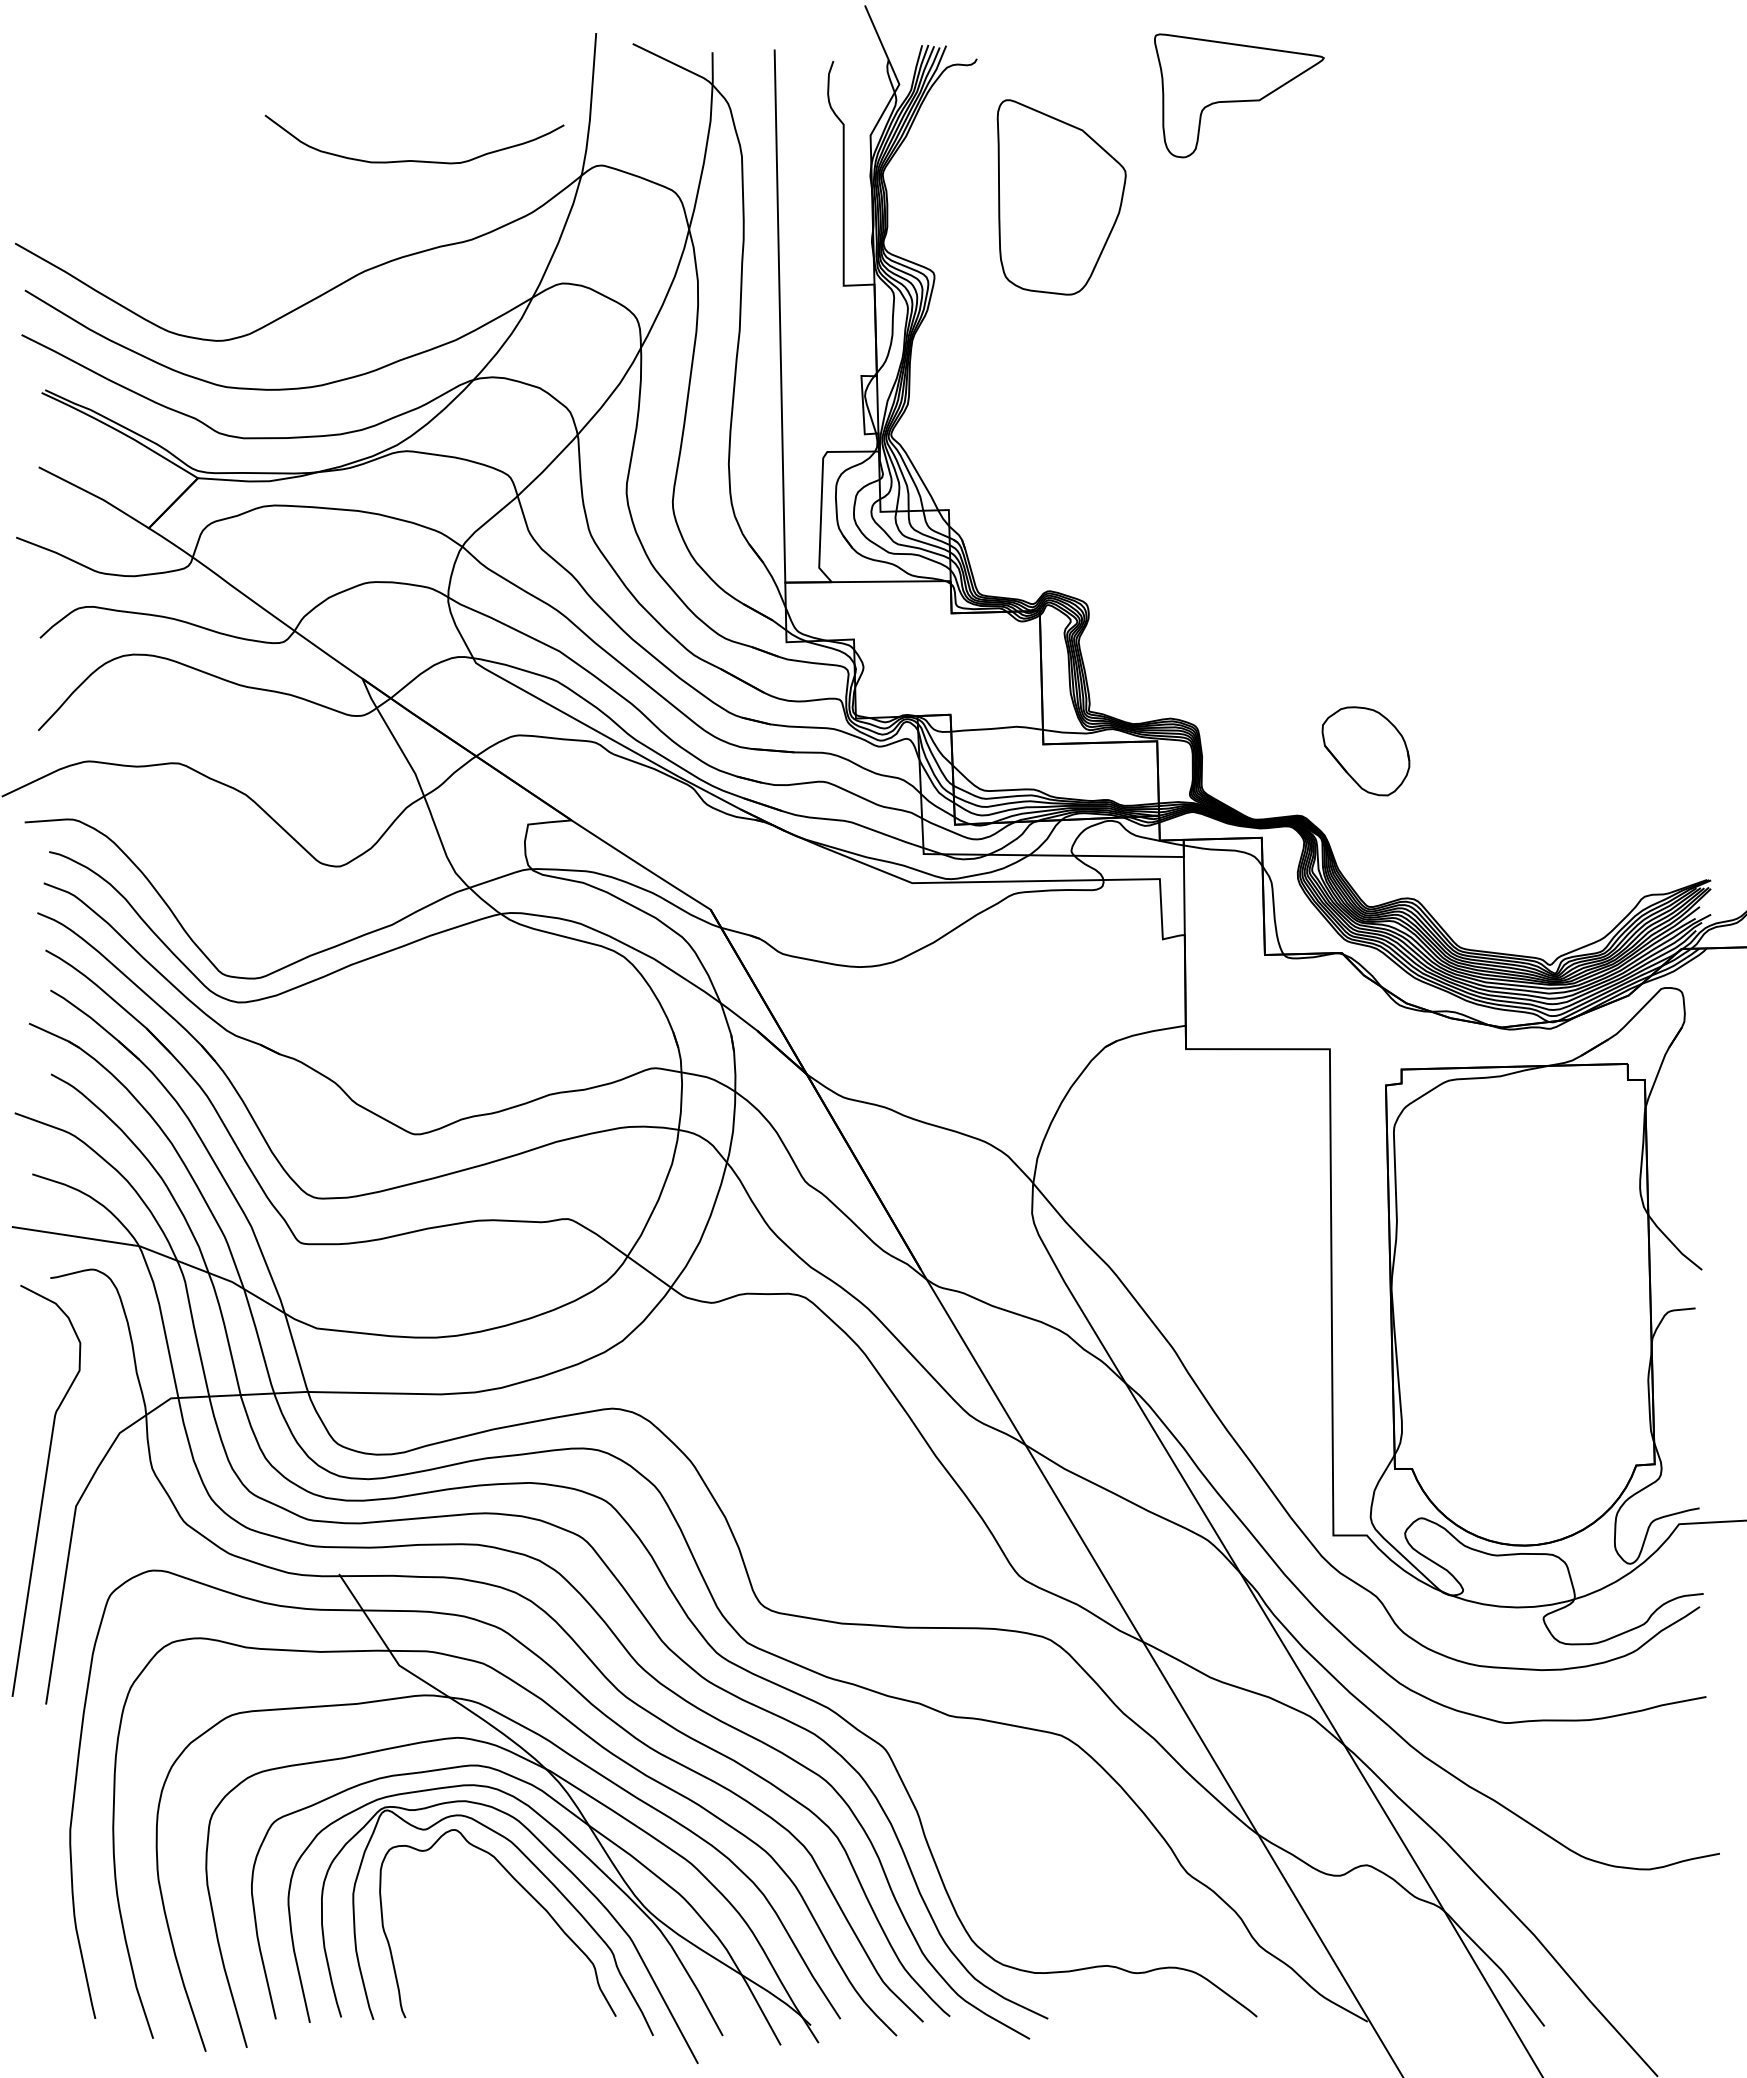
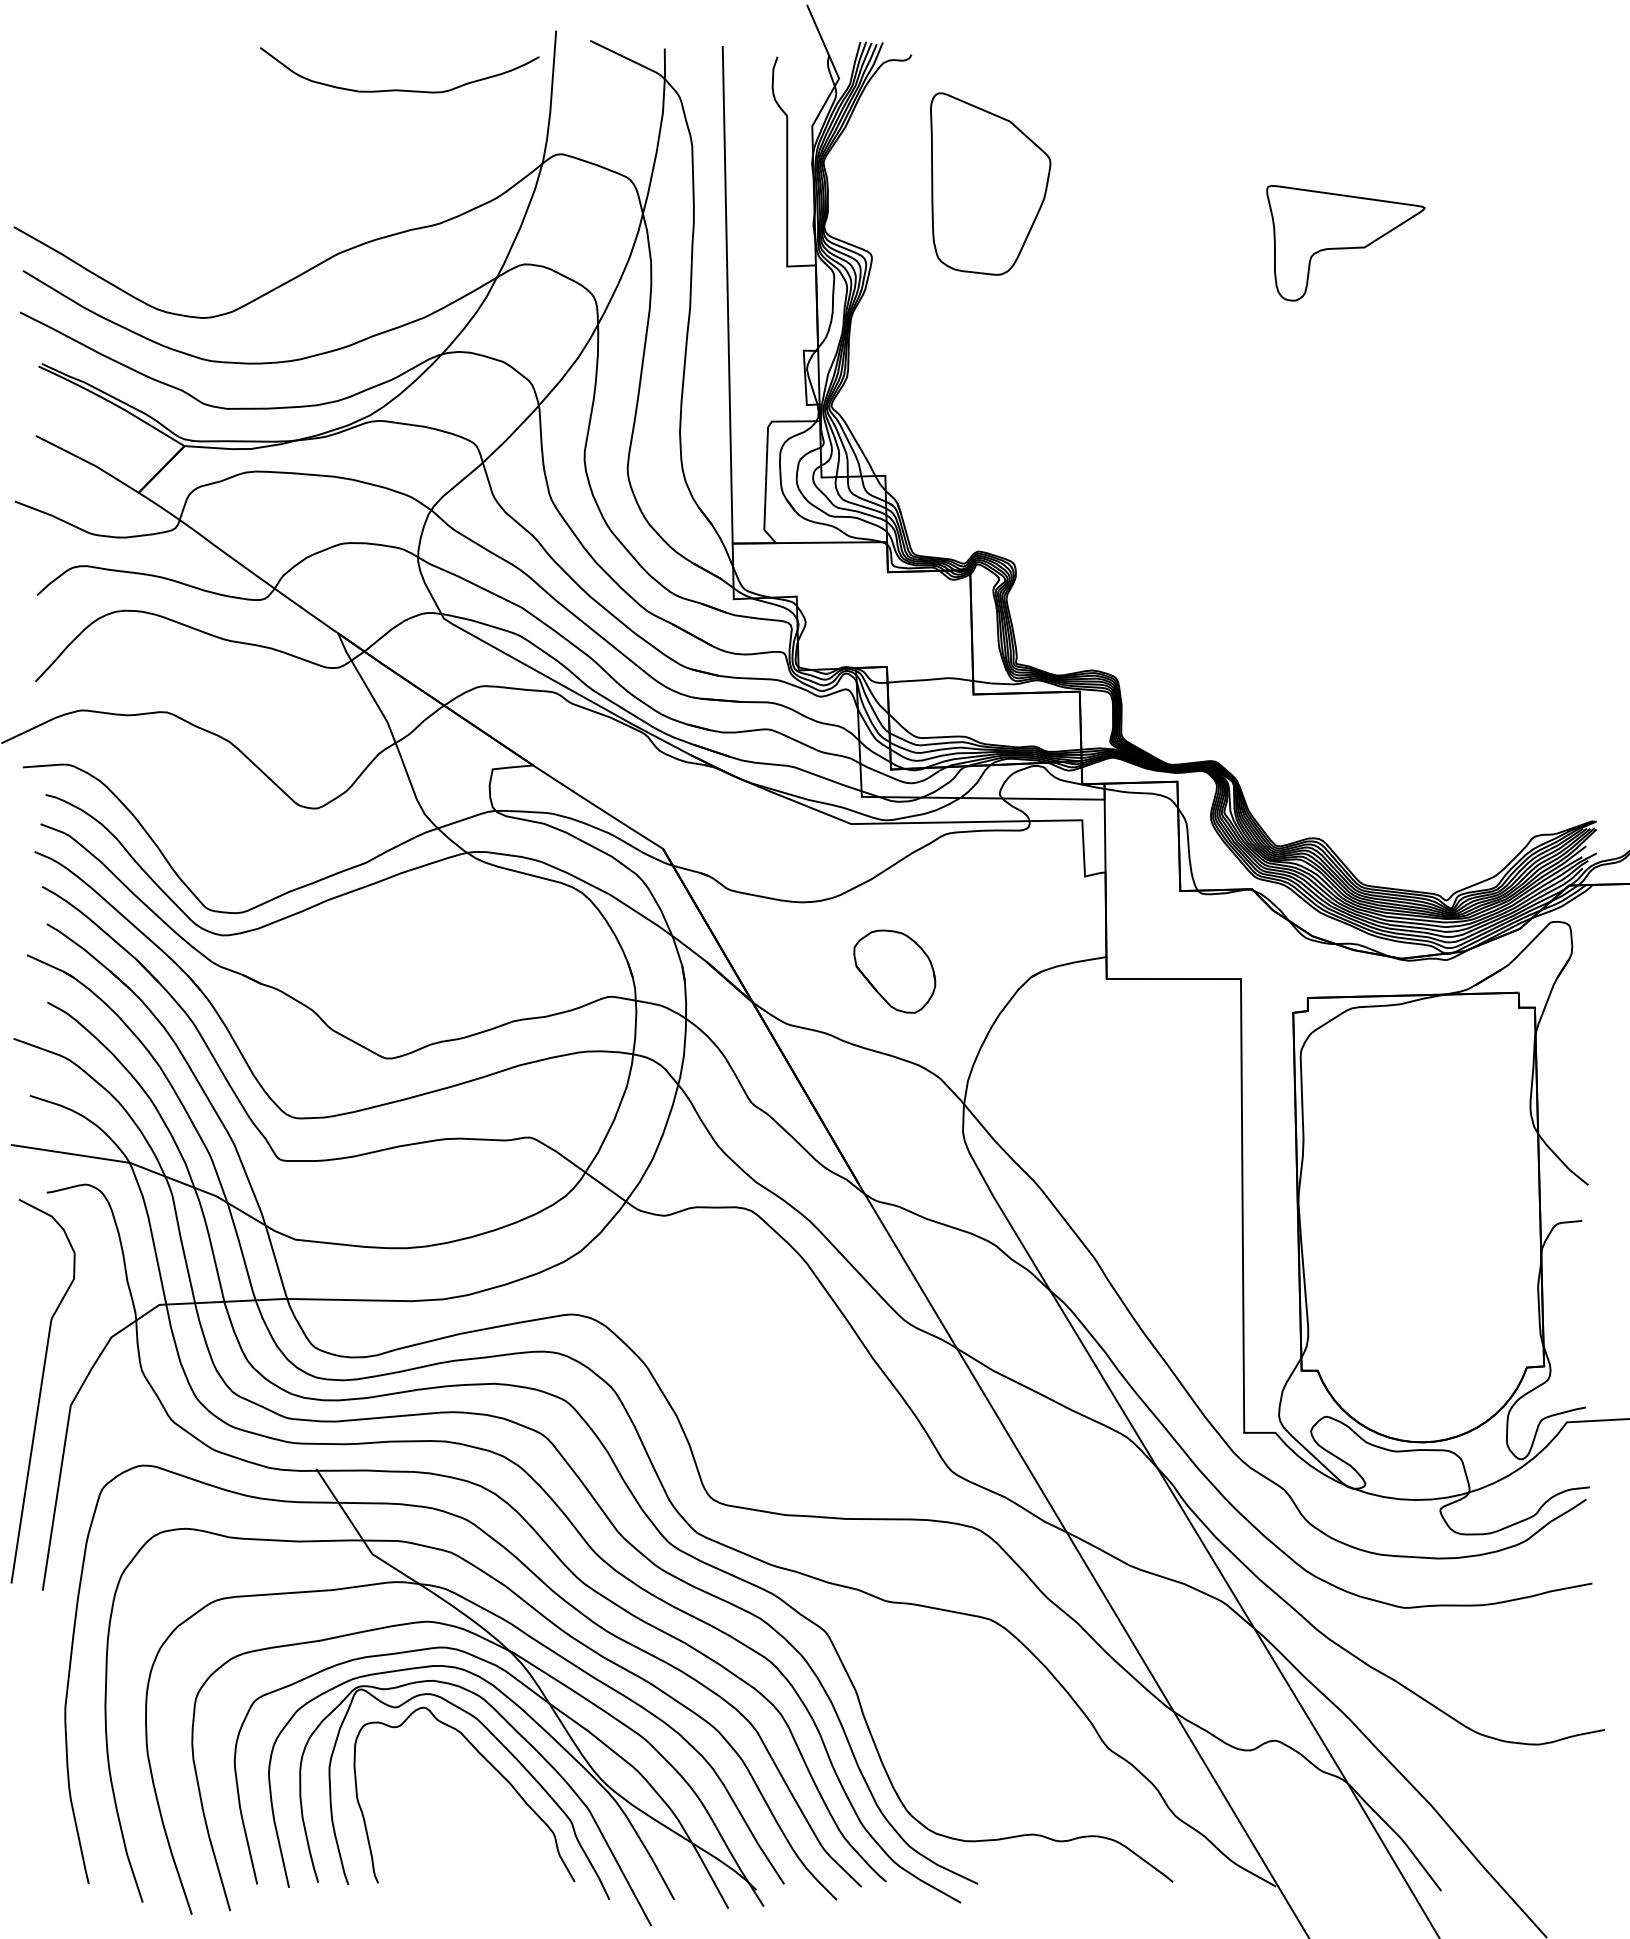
part: (1239, 95) -> (1346, 242), moved
curve: (414, 160) -> (399, 89), moved
part: (1365, 751) -> (894, 971), moved

